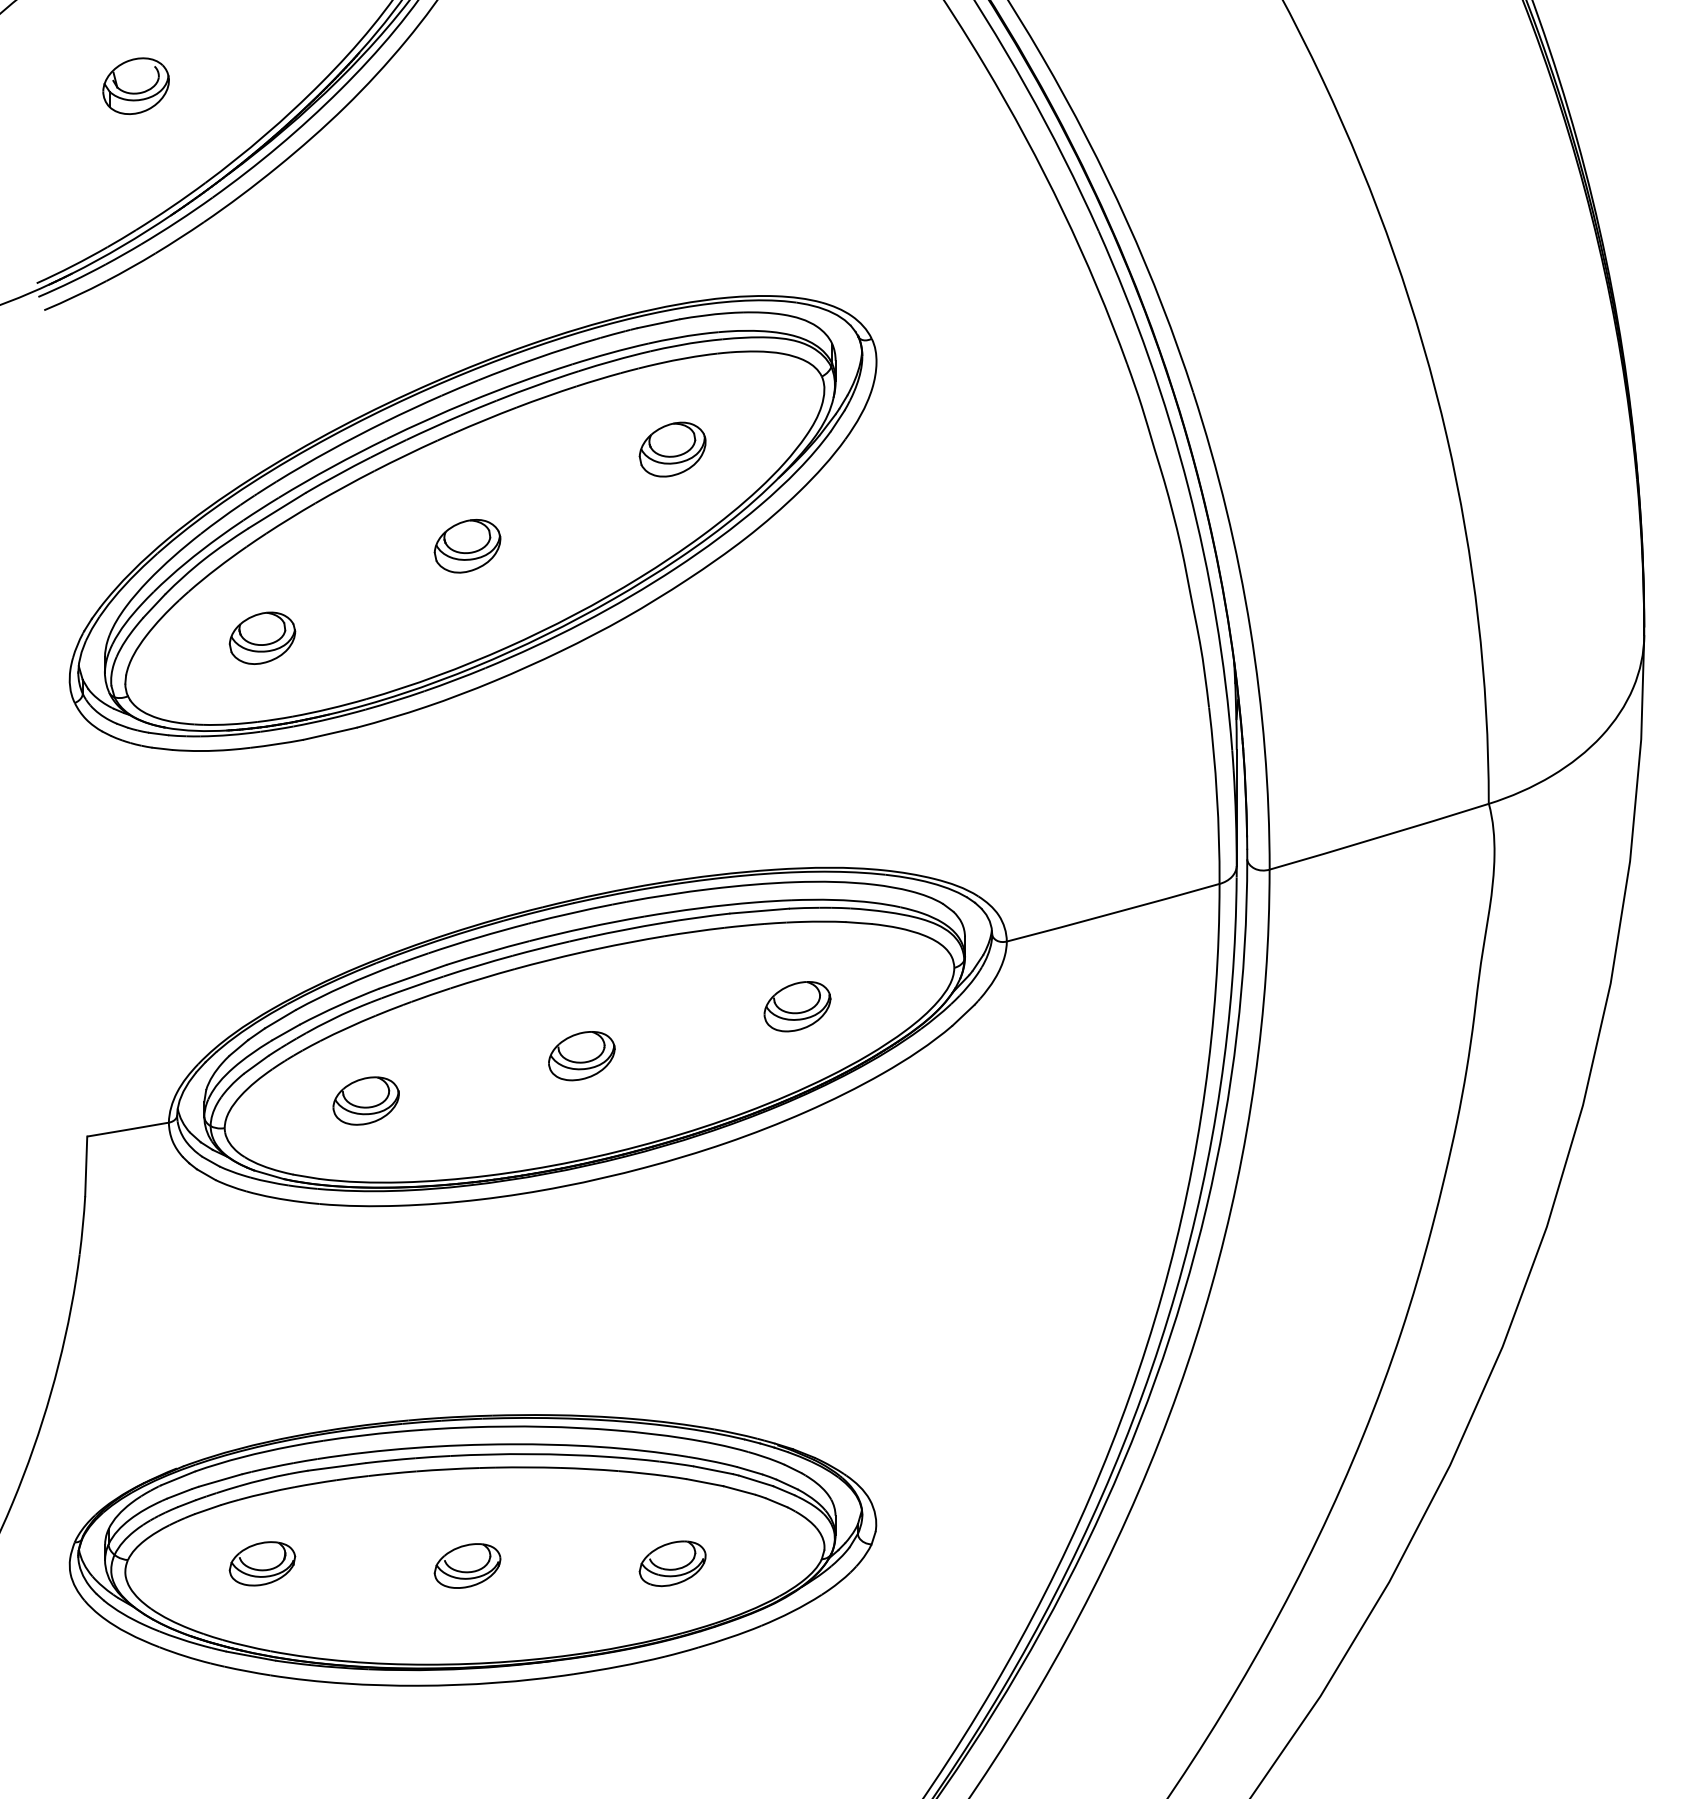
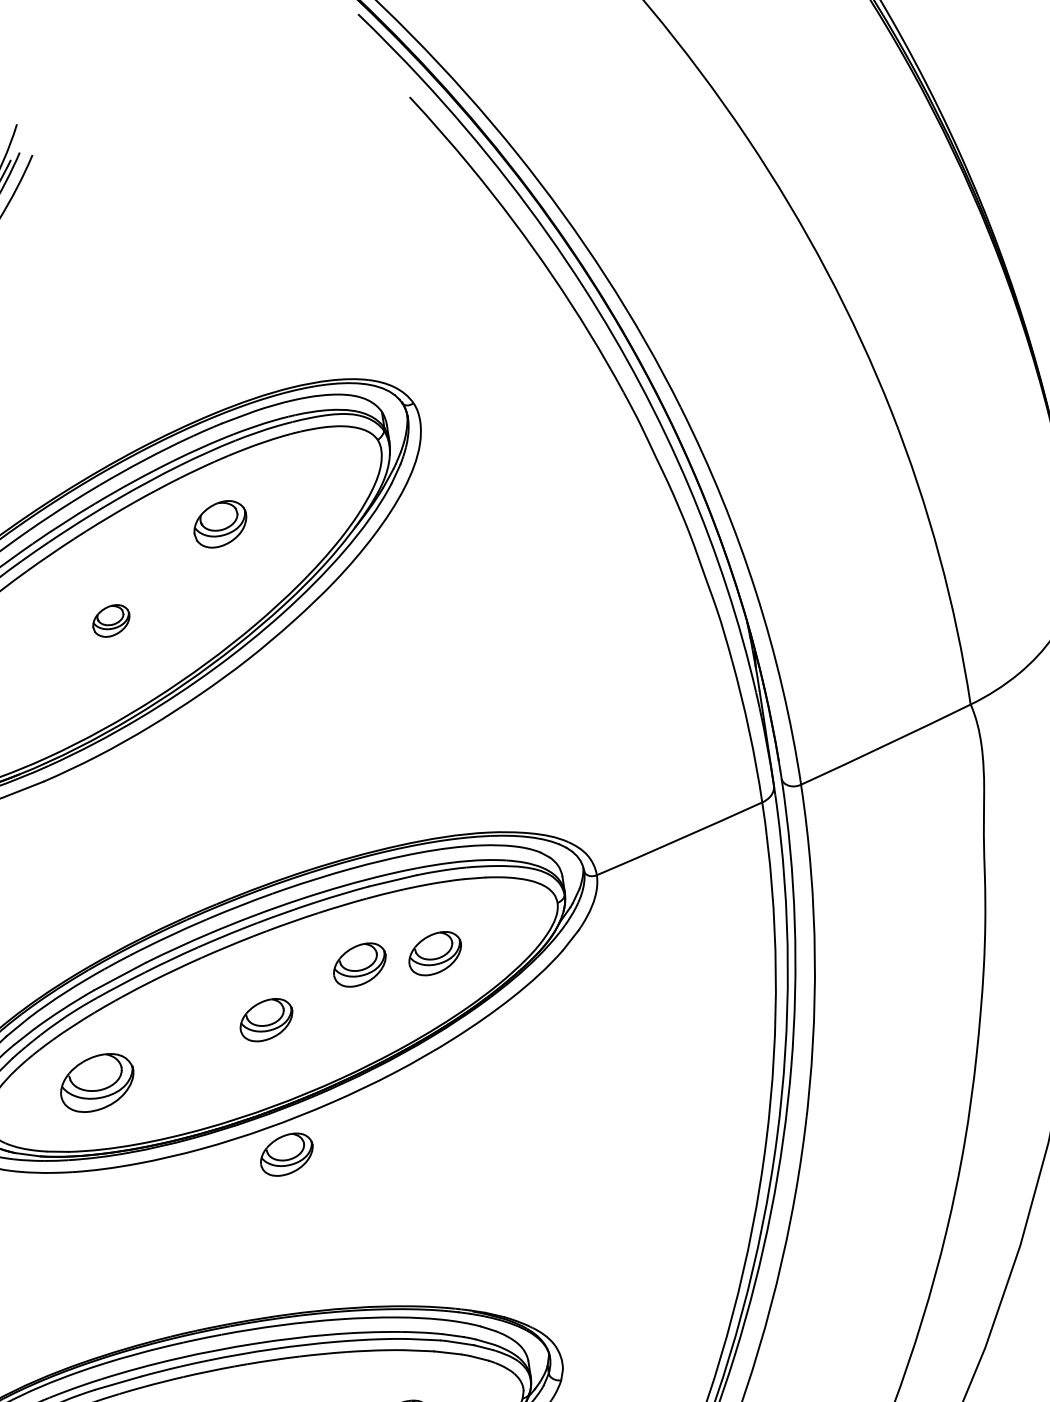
part: (672, 449) -> (220, 524), moved
part: (467, 546) -> (111, 621), size x0.7
part: (704, 1006) -> (359, 964), added
part: (365, 1100) -> (96, 1082), size x1.4
part: (581, 1222) -> (286, 1155), added

